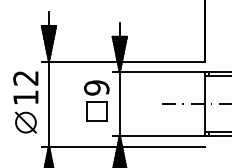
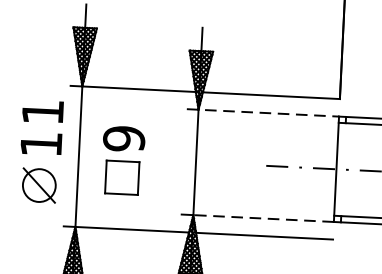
line: (159, 72) -> (264, 113), solid -> dashed
text: (25, 78) -> (42, 112), 12 -> 11
part: (96, 100) -> (122, 159), moved
line: (161, 135) -> (262, 217), solid -> dashed

